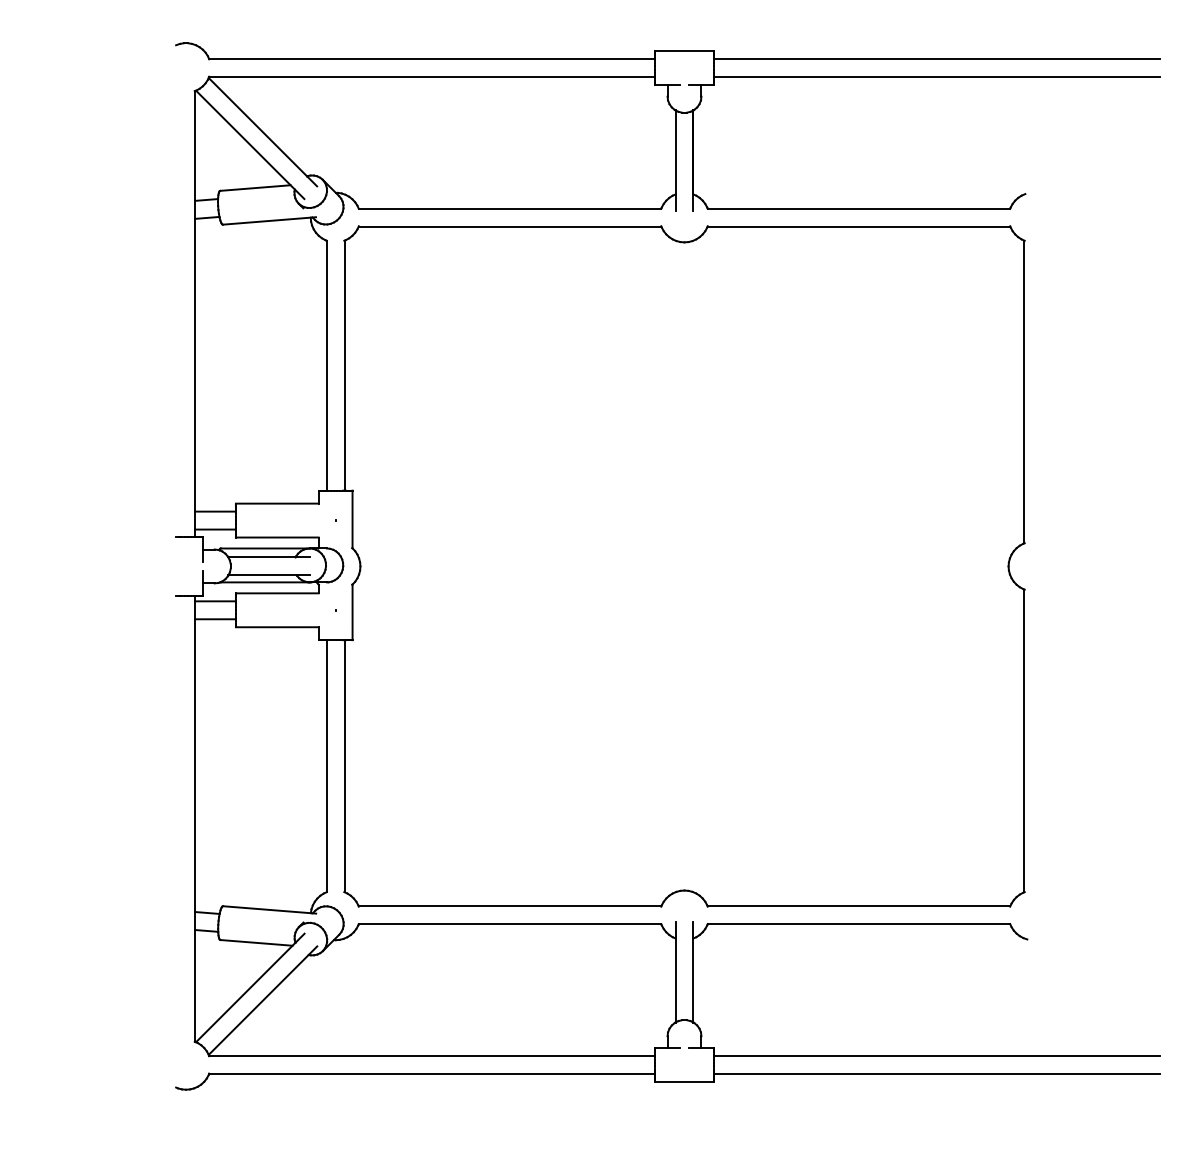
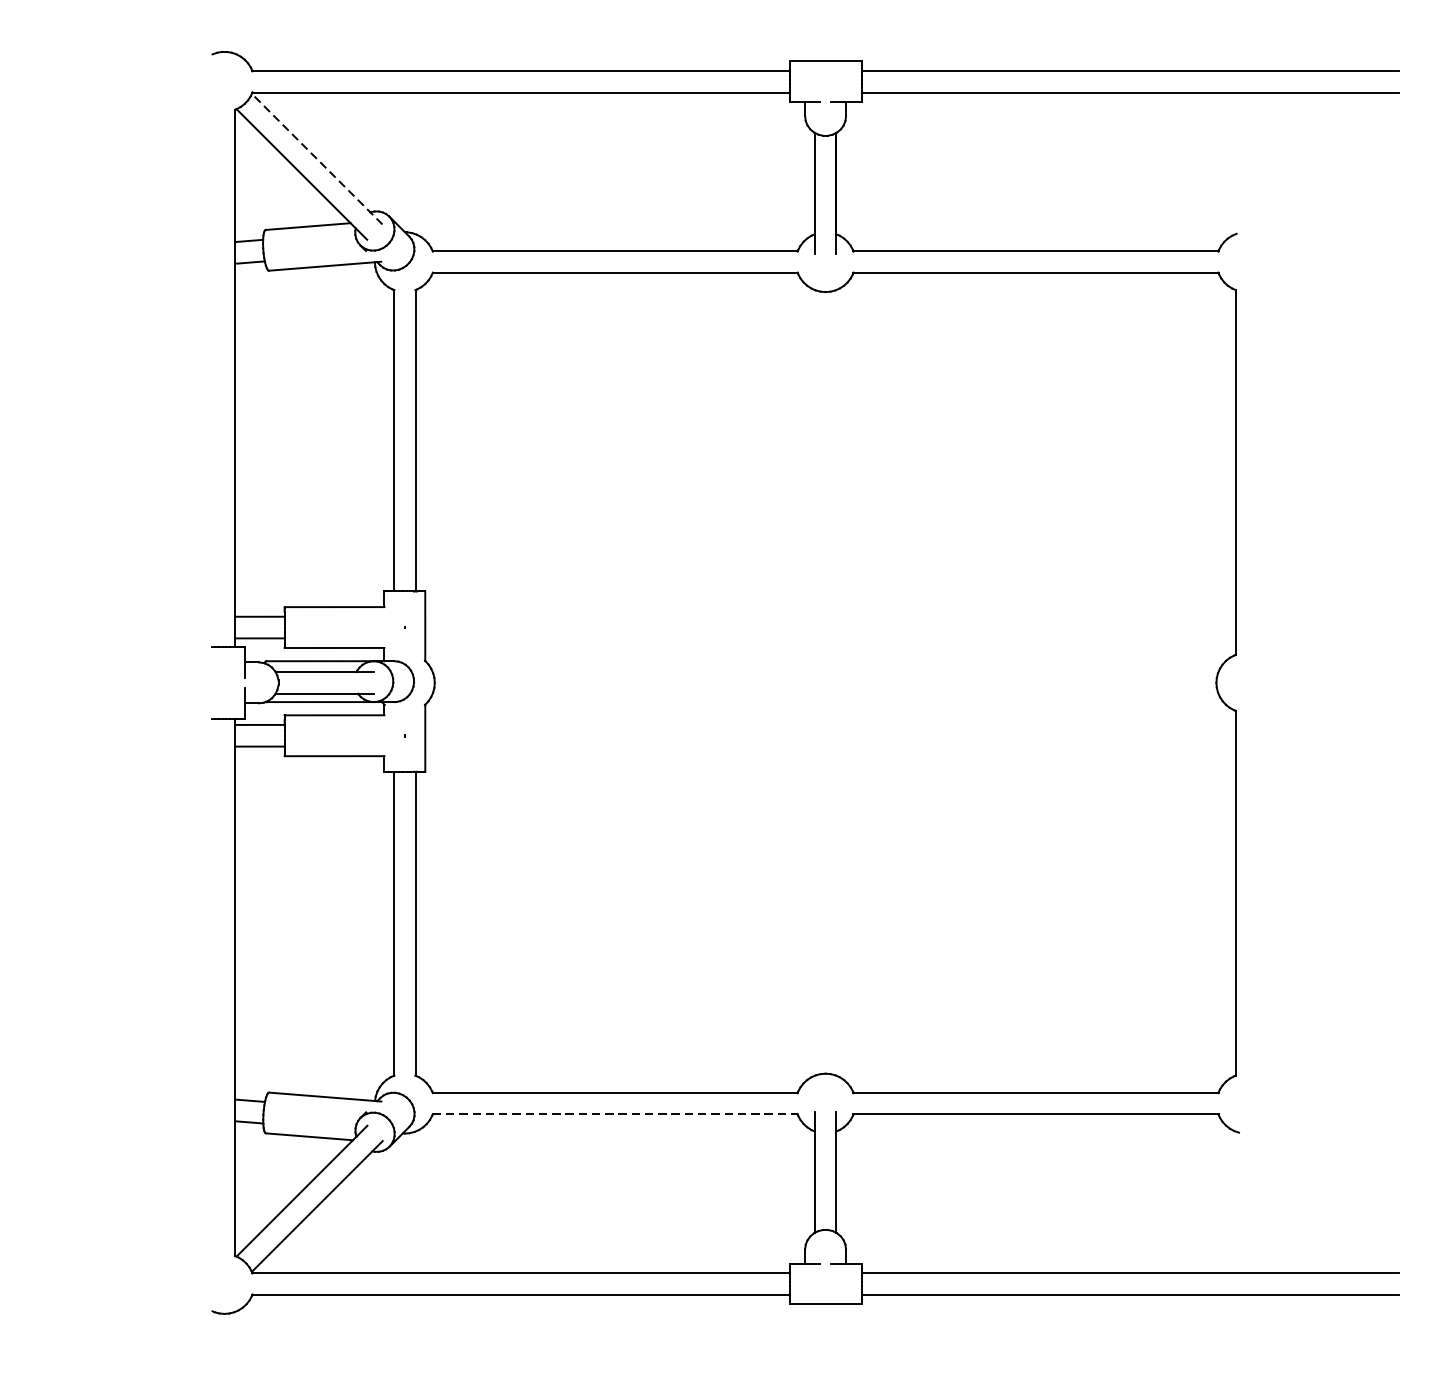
line: (262, 132) -> (316, 159), solid -> dashed
line: (510, 924) -> (615, 1114), solid -> dashed

